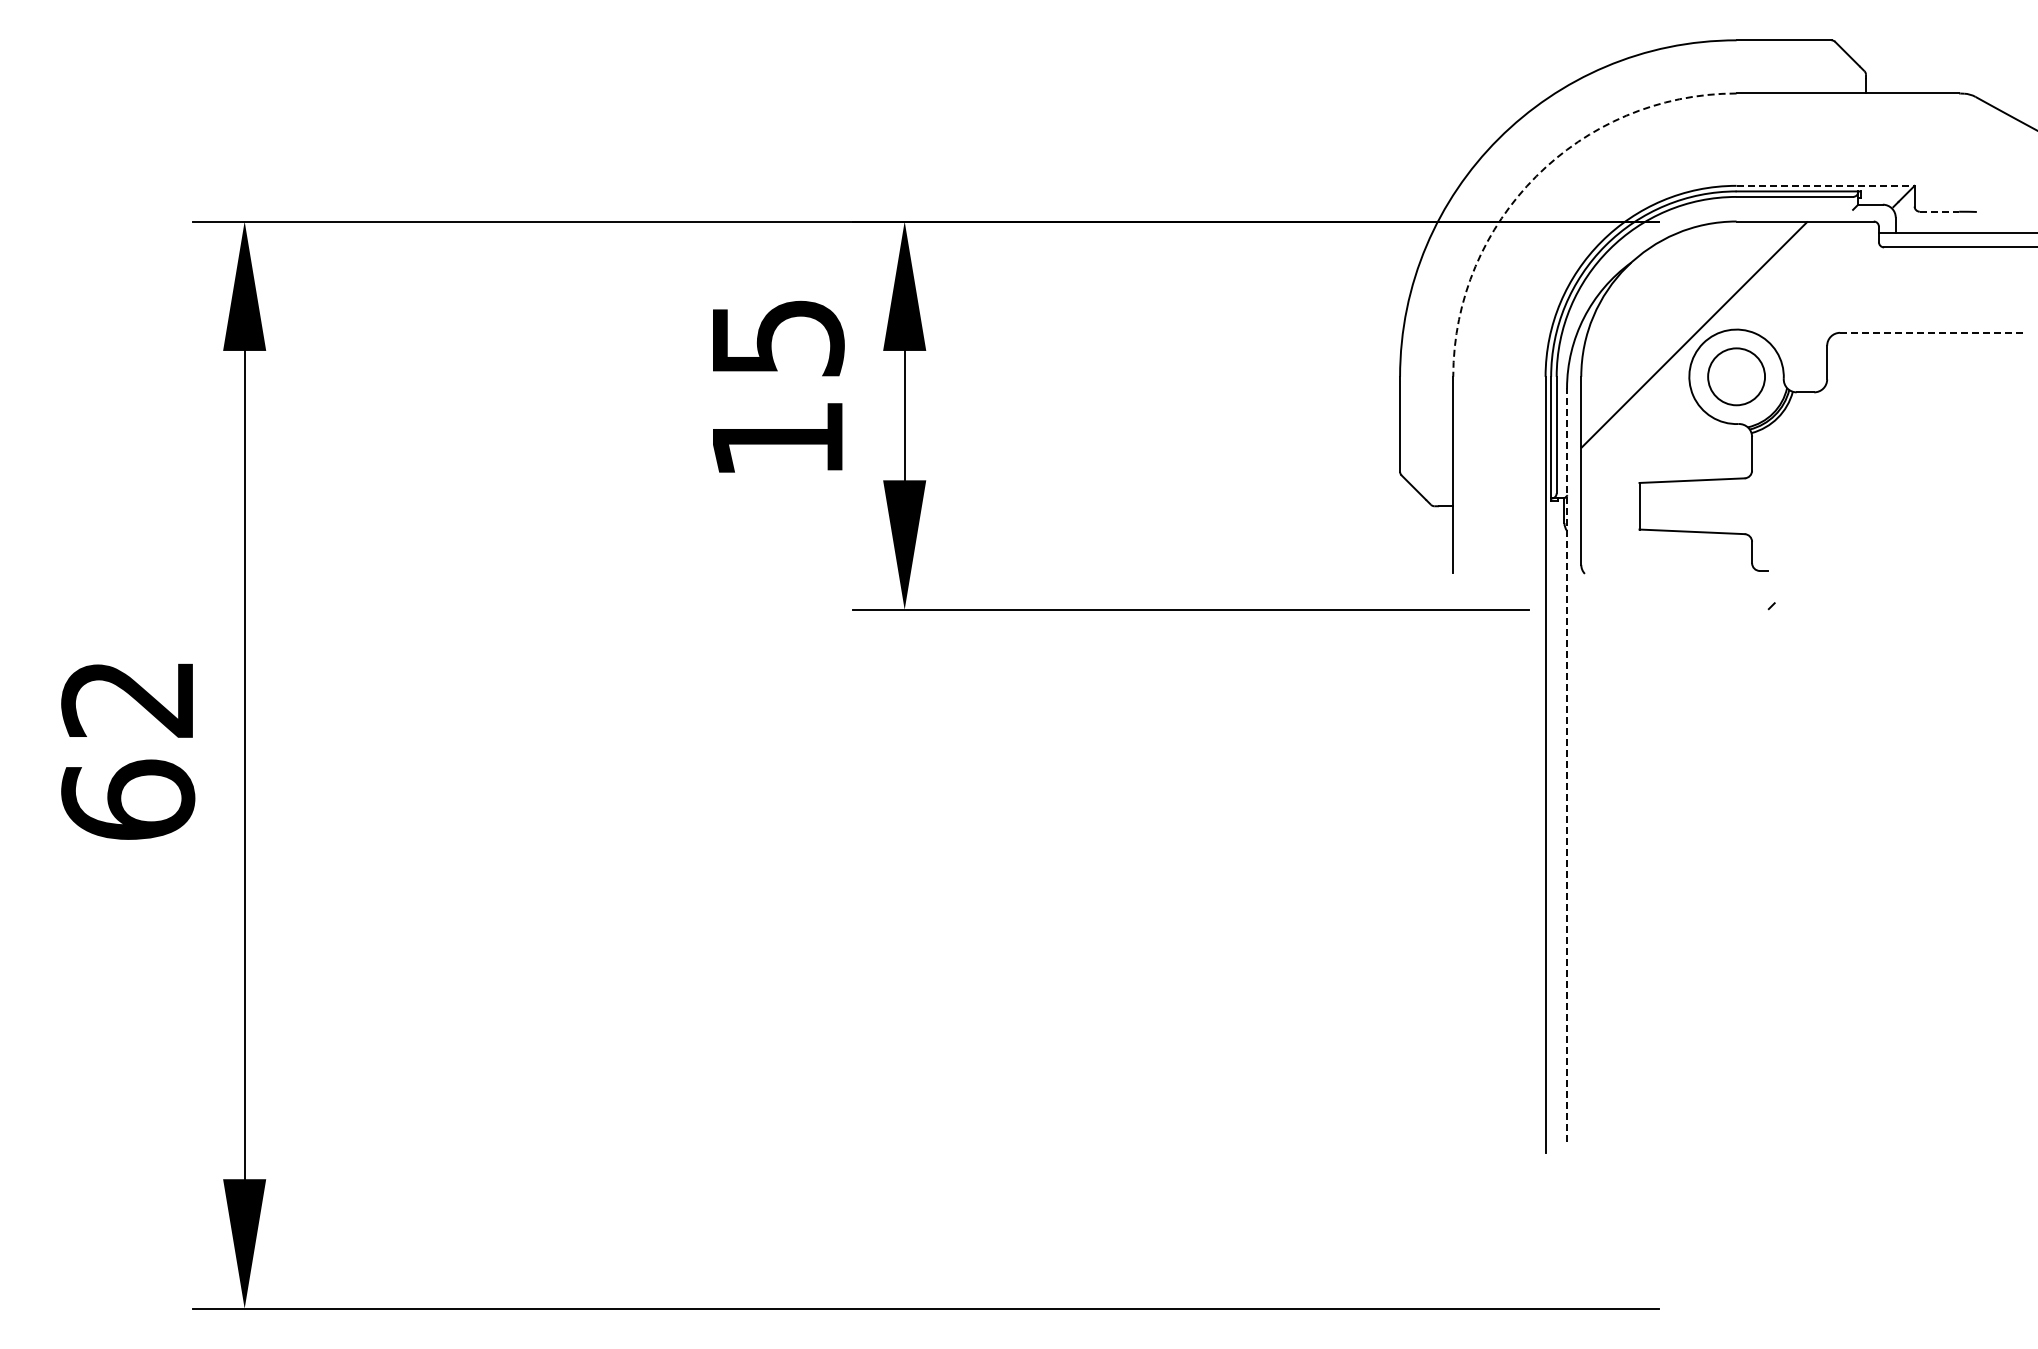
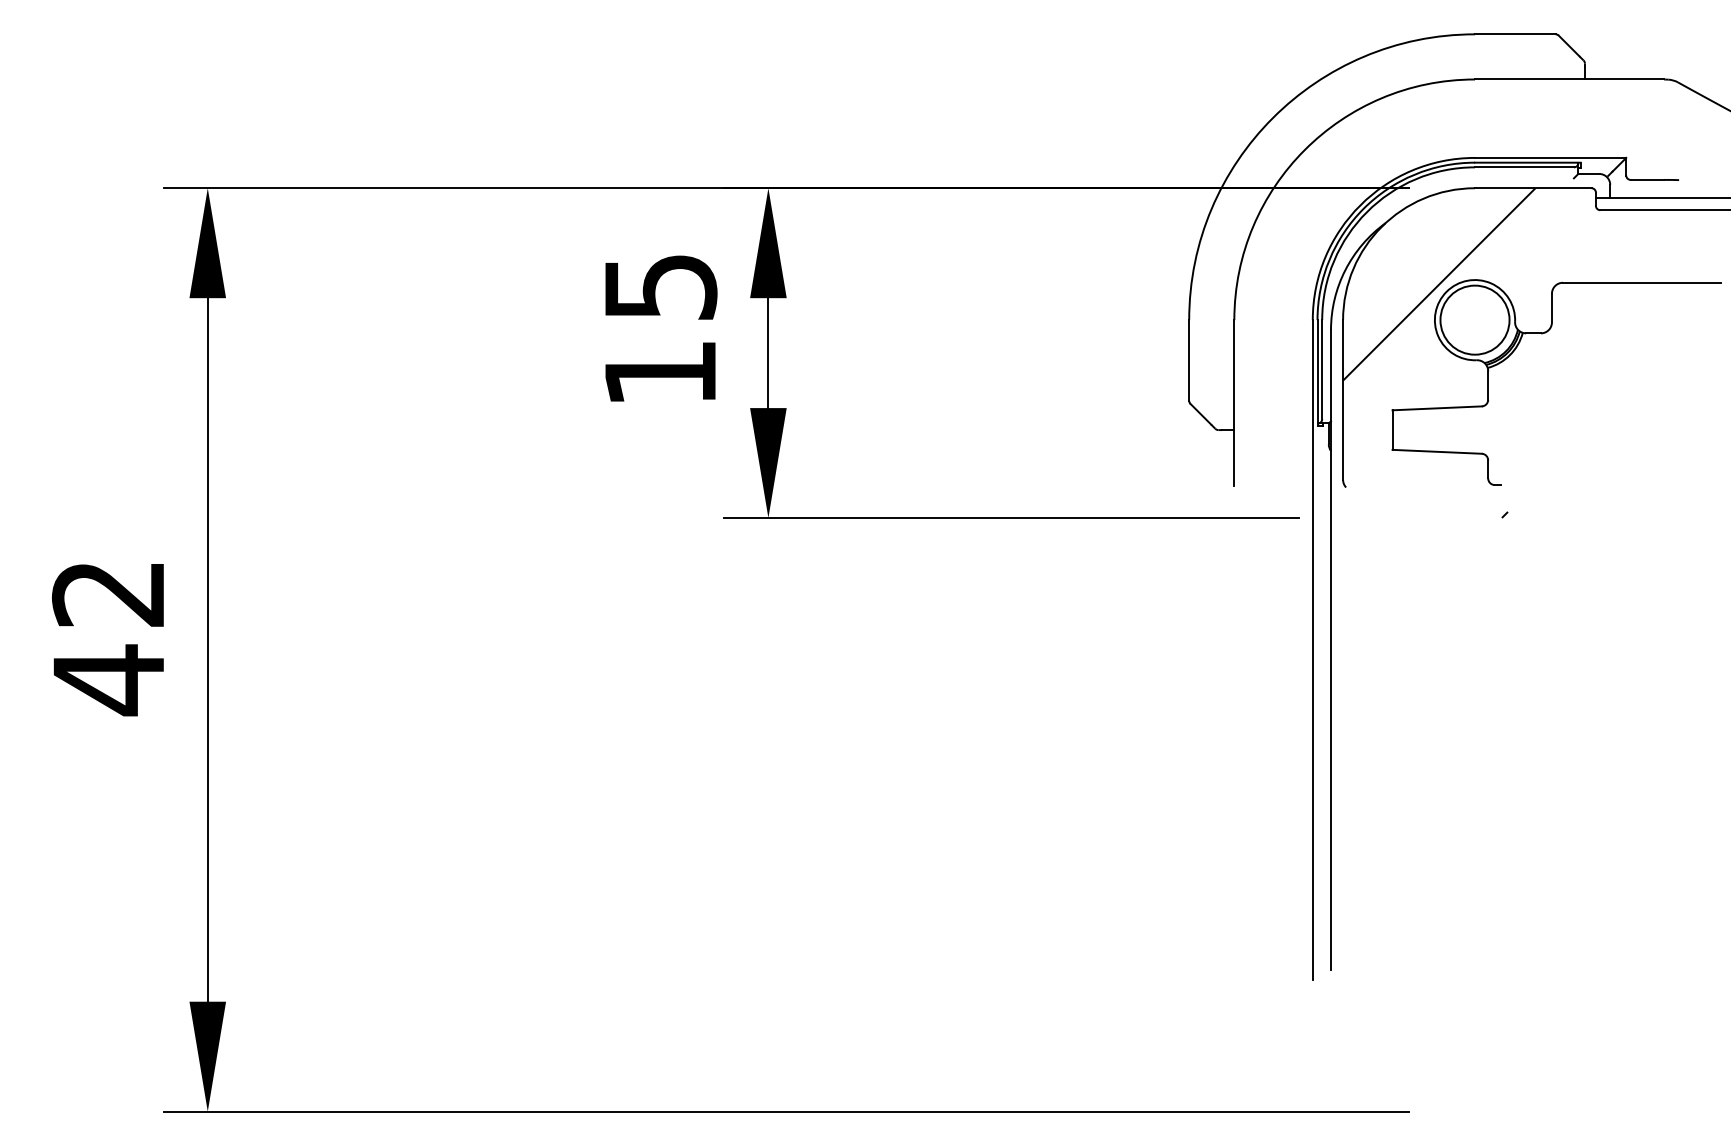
arc: (1536, 176) -> (1305, 149), dashed -> solid
line: (1826, 185) -> (1551, 157), dashed -> solid
line: (1939, 211) -> (1647, 179), dashed -> solid
line: (1933, 332) -> (1642, 282), dashed -> solid
circle: (1736, 376) -> (1474, 319), size x1.43
line: (1567, 765) -> (1331, 650), dashed -> solid
text: (128, 800) -> (109, 680), 62 -> 42

